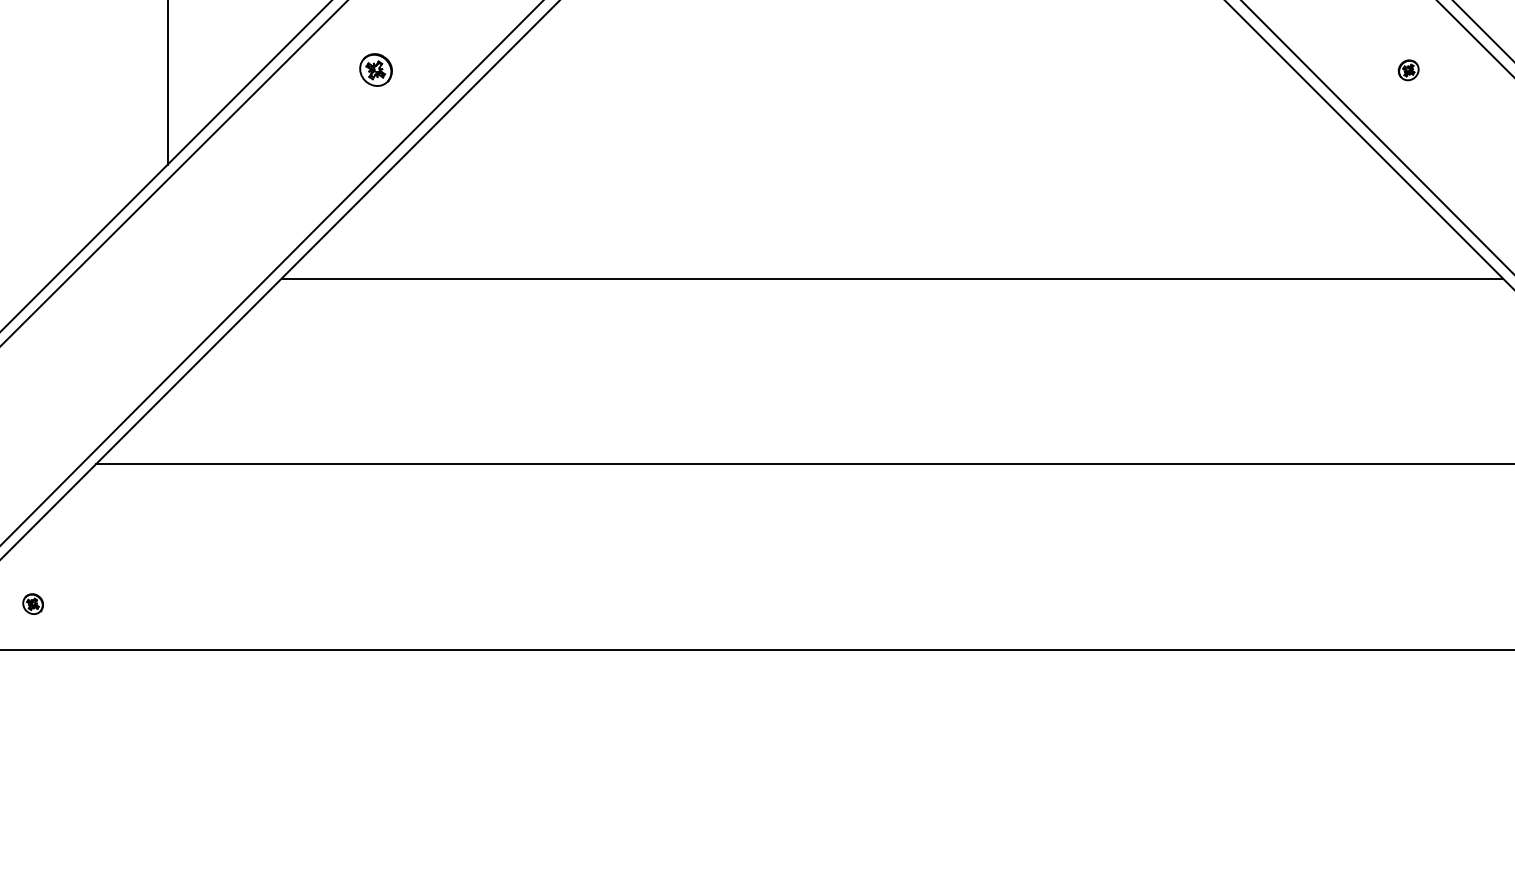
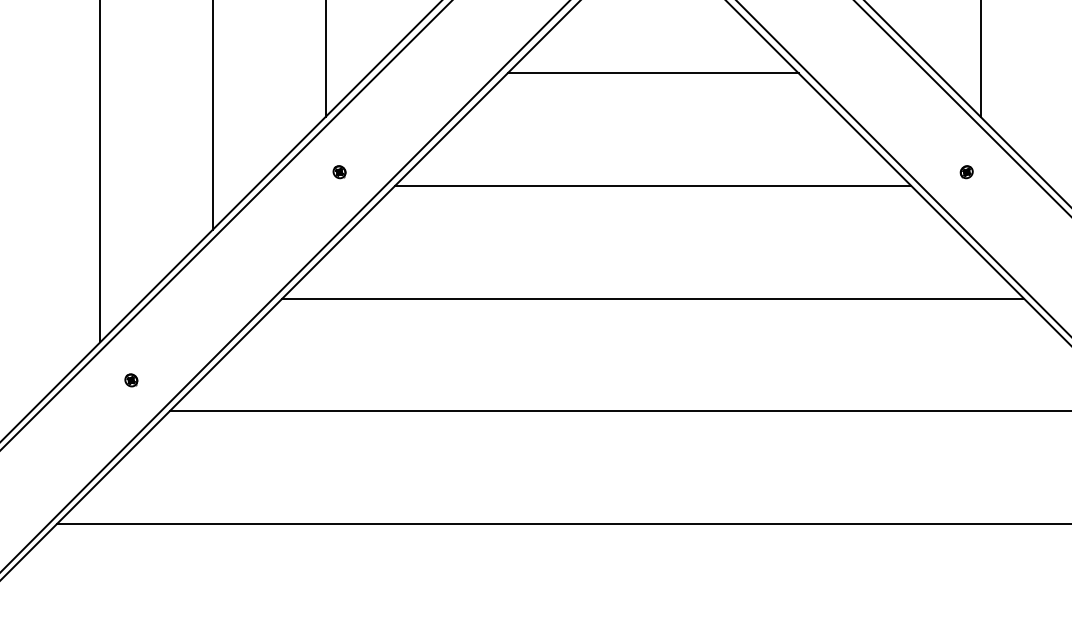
part: (375, 70) -> (339, 172), size x0.62
line: (891, 93) -> (652, 186), added
part: (33, 604) -> (131, 380), moved

